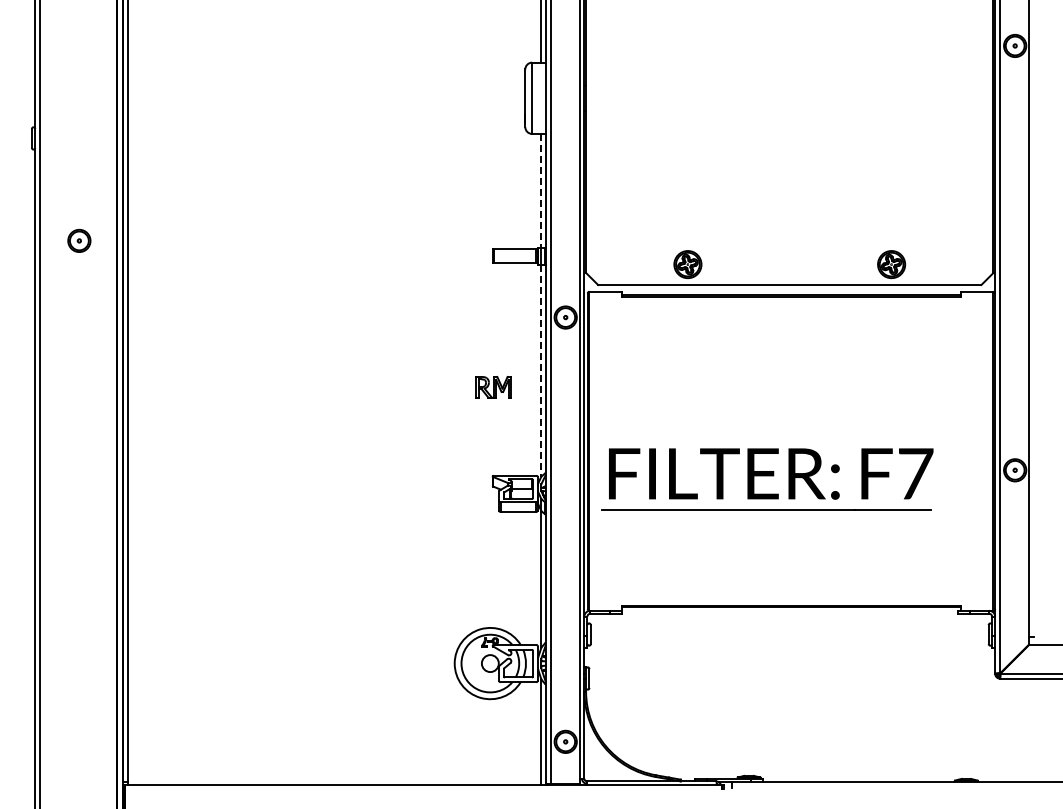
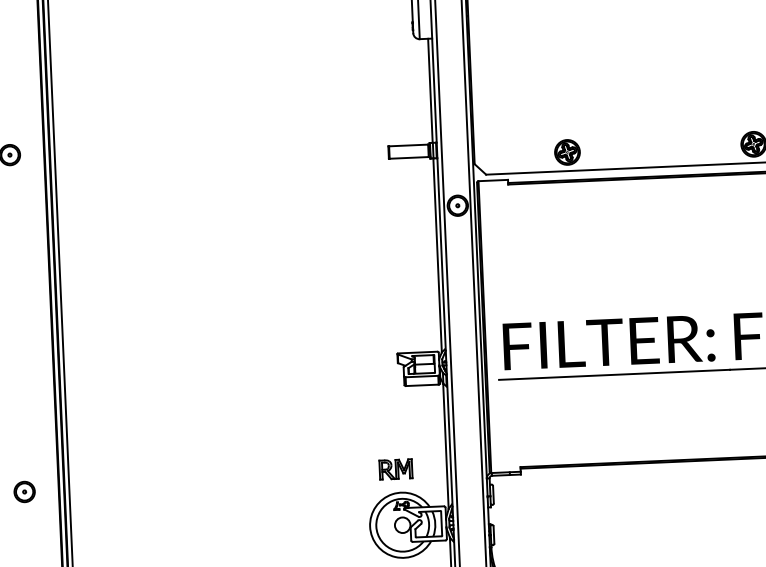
line: (541, 190) -> (430, 90), dashed -> solid
line: (541, 371) -> (437, 256), dashed -> solid
part: (493, 387) -> (395, 469), moved
part: (79, 609) -> (24, 492), added

